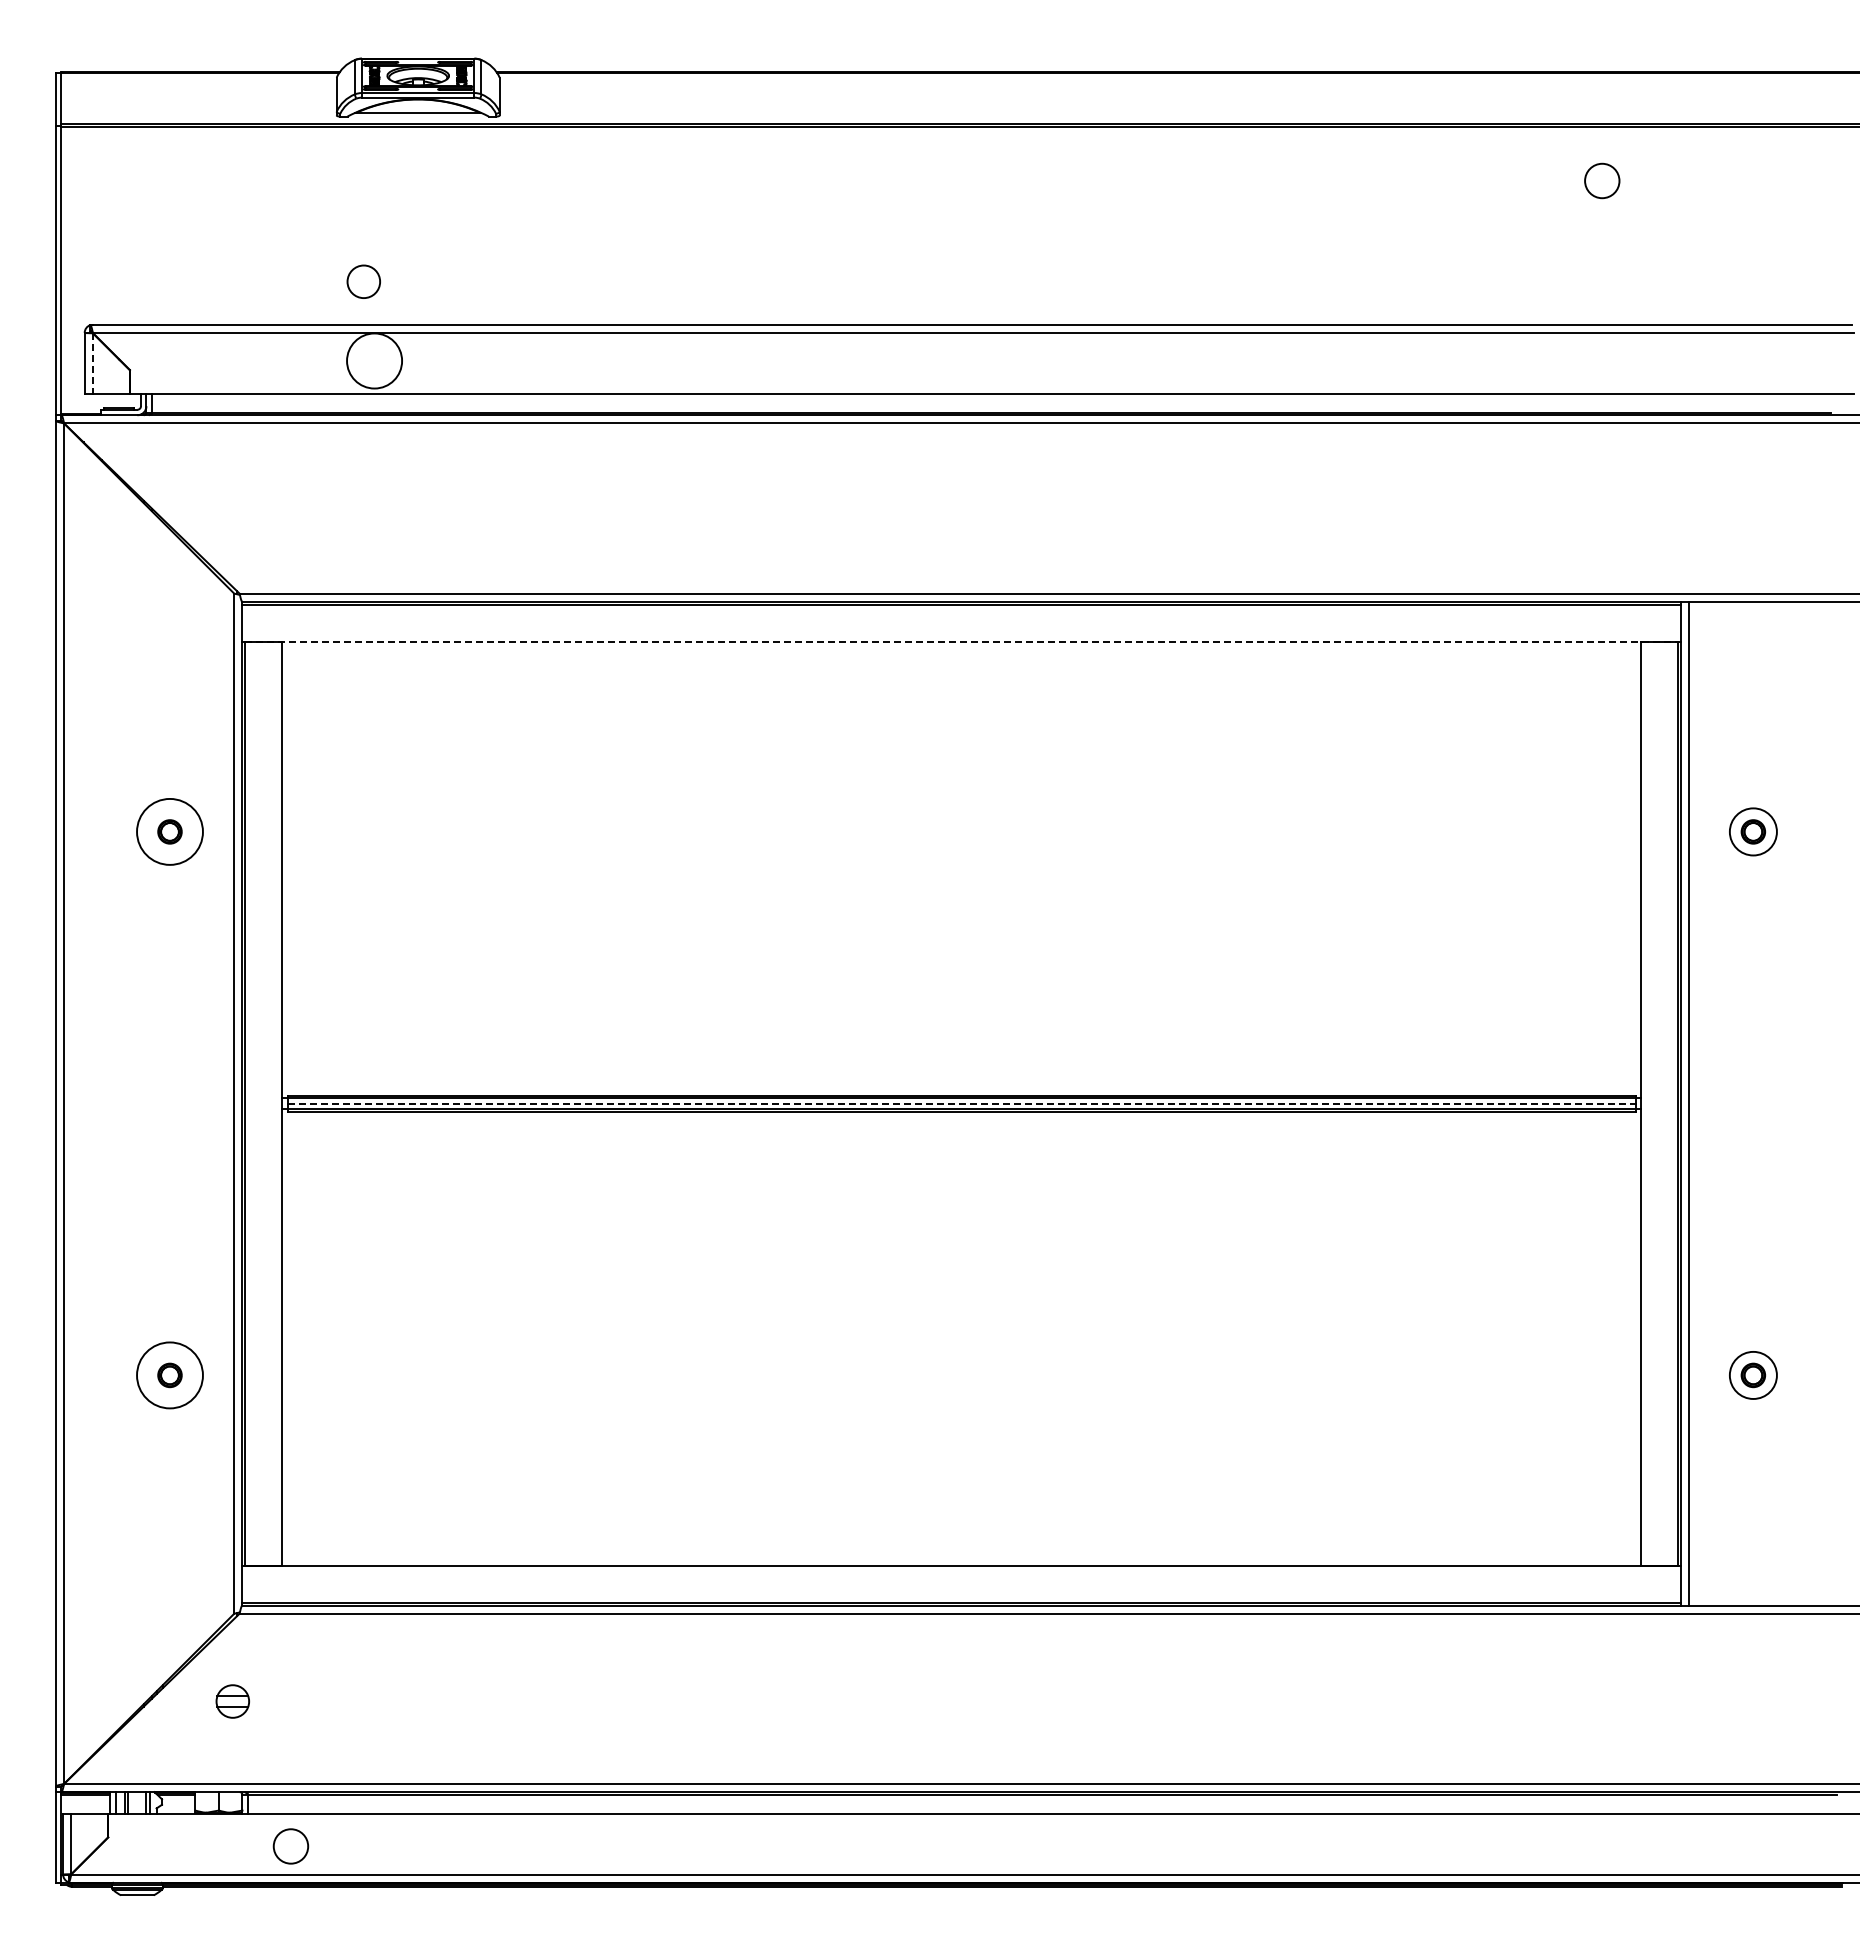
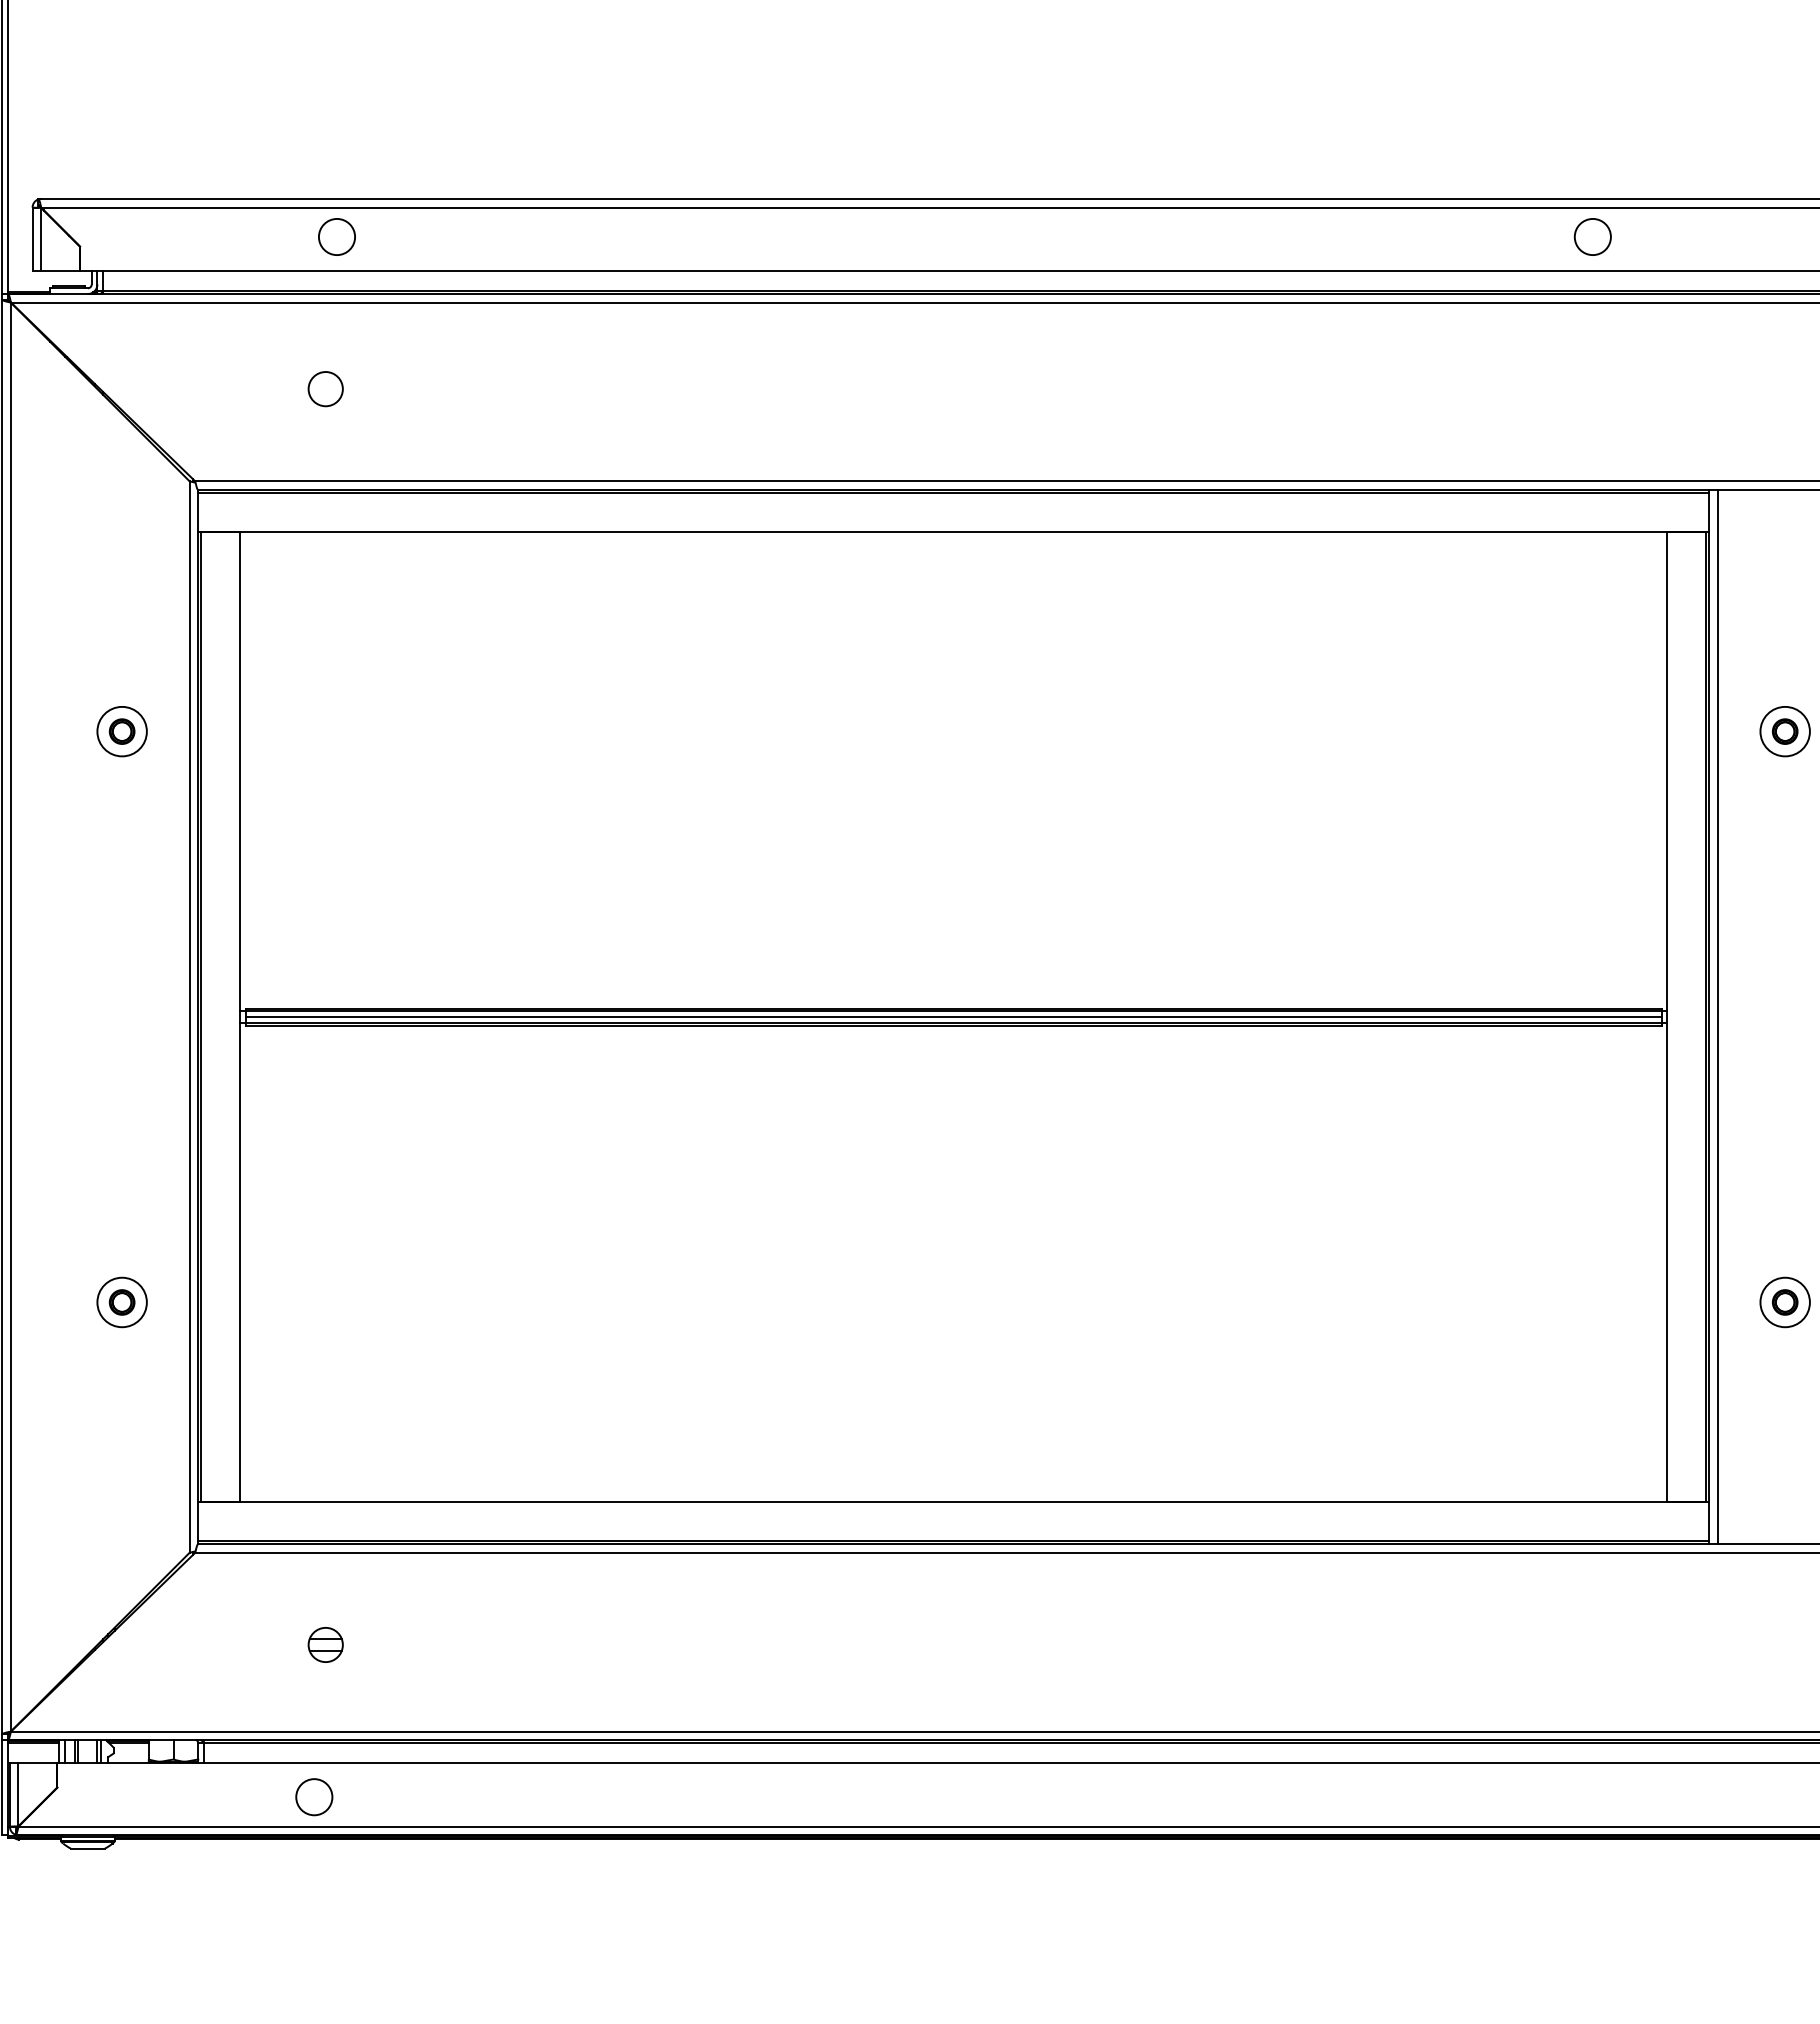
circle: (1602, 180) -> (1593, 236), moved
circle: (363, 281) -> (325, 388), moved
circle: (374, 360) -> (336, 236), size x0.62
line: (92, 363) -> (40, 239), dashed -> solid
line: (961, 641) -> (953, 531), dashed -> solid
circle: (169, 831) -> (121, 731), size x0.71
line: (961, 1103) -> (953, 1016), dashed -> solid
circle: (169, 1374) -> (121, 1301), size x0.71
part: (232, 1701) -> (325, 1644), moved
circle: (290, 1846) -> (313, 1797), moved

